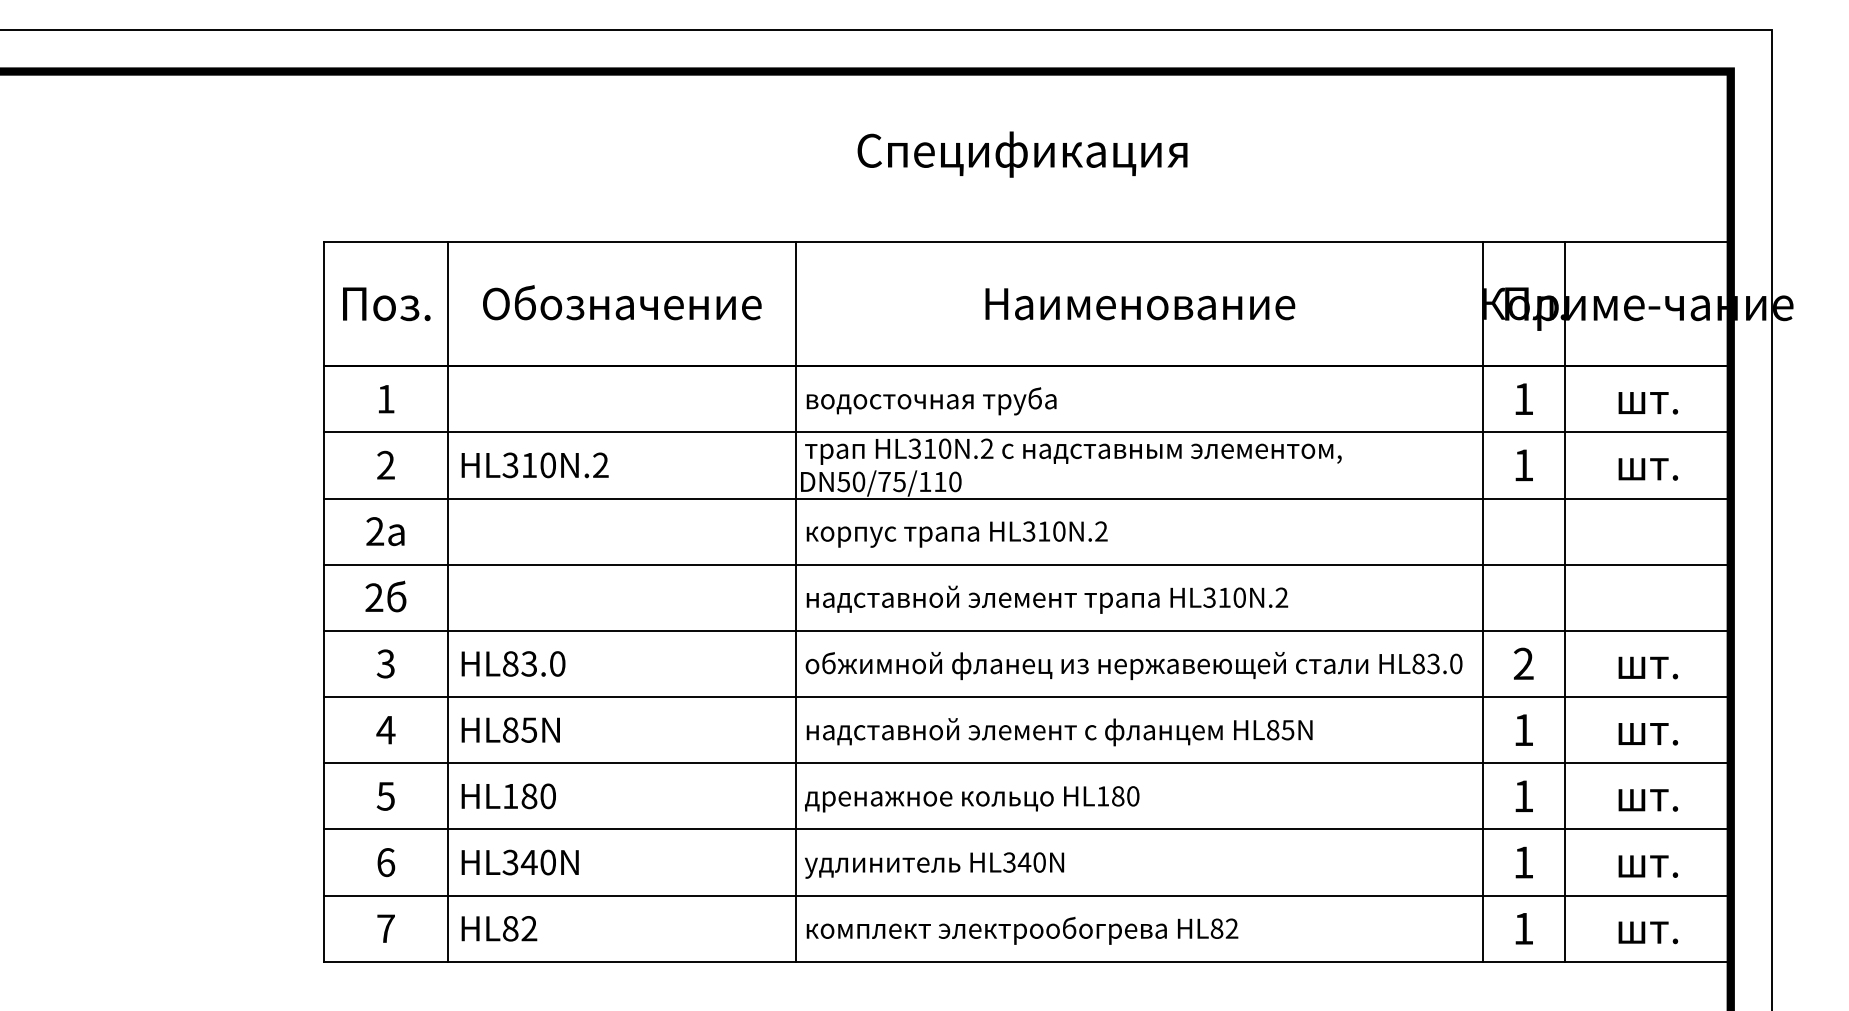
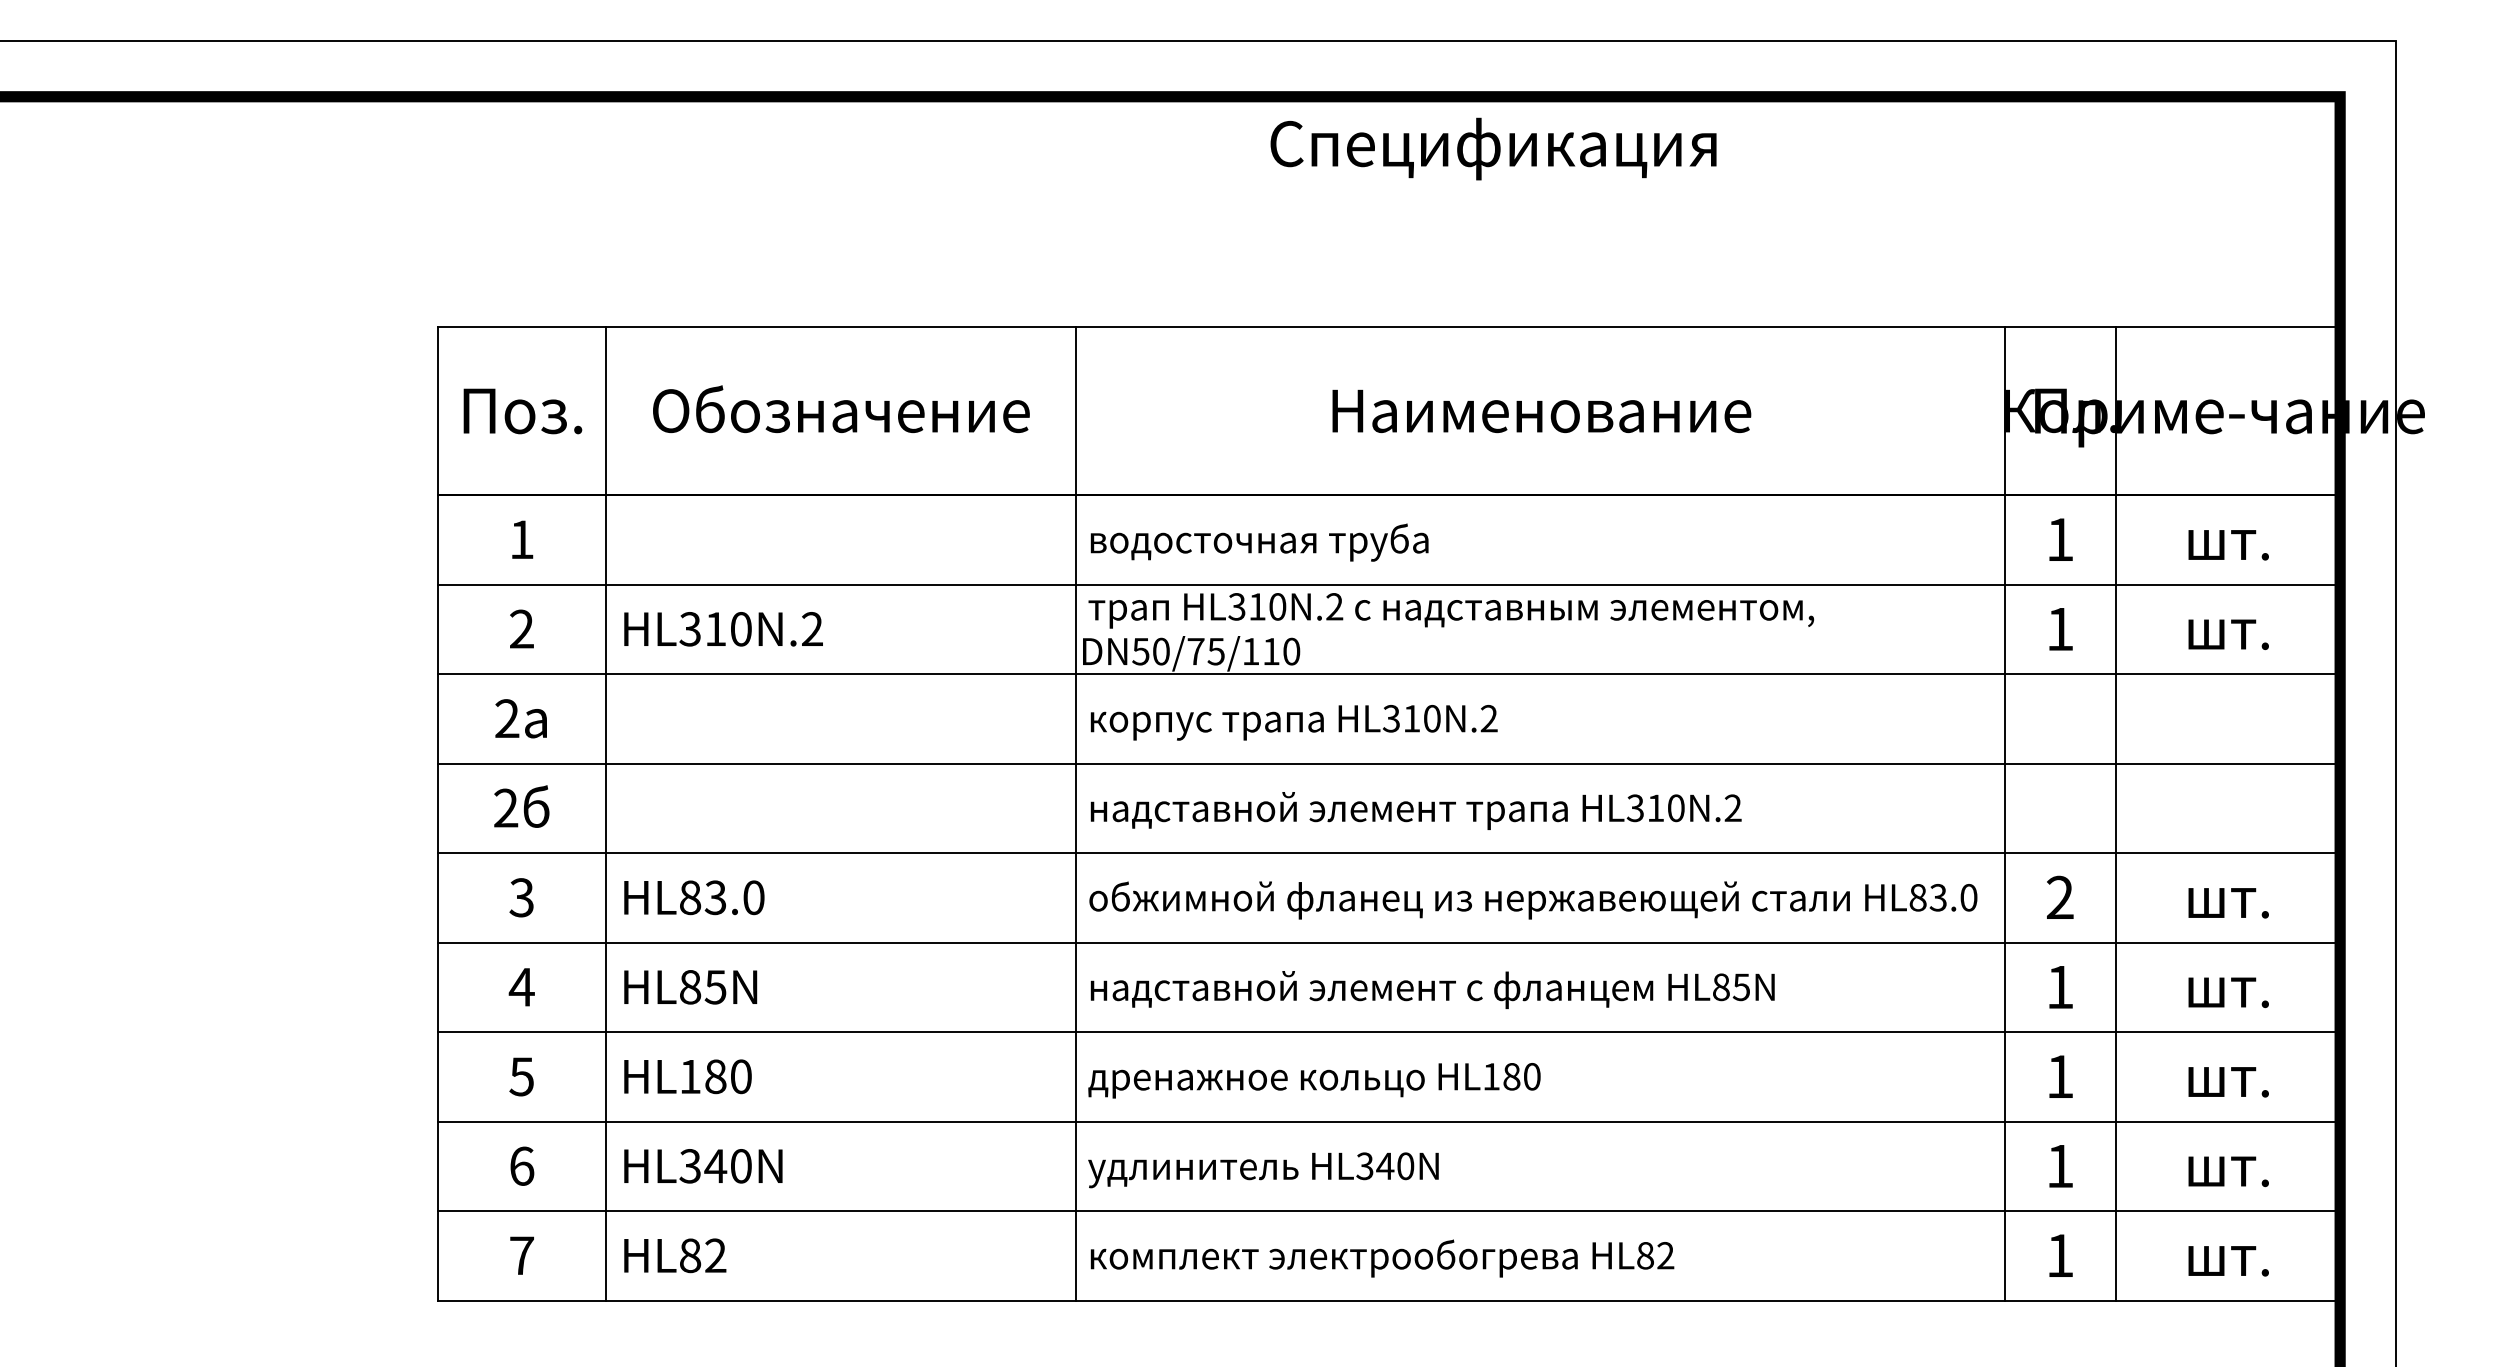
text: (1022, 154) -> (1493, 148), moved

